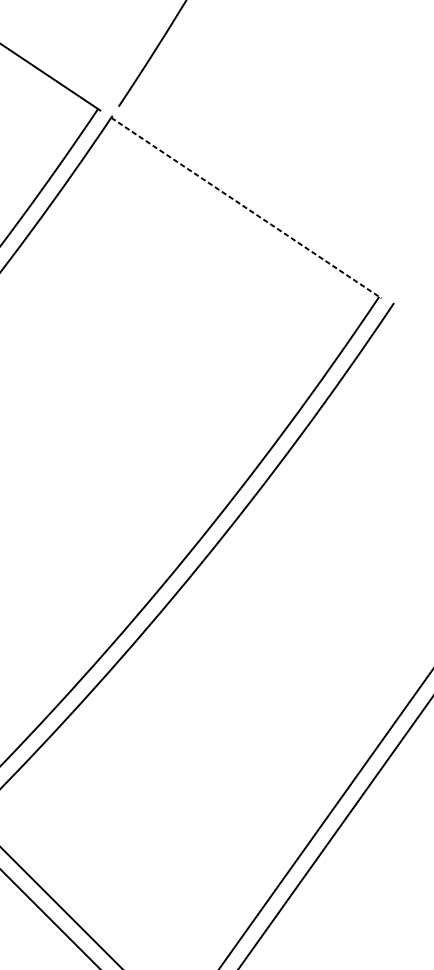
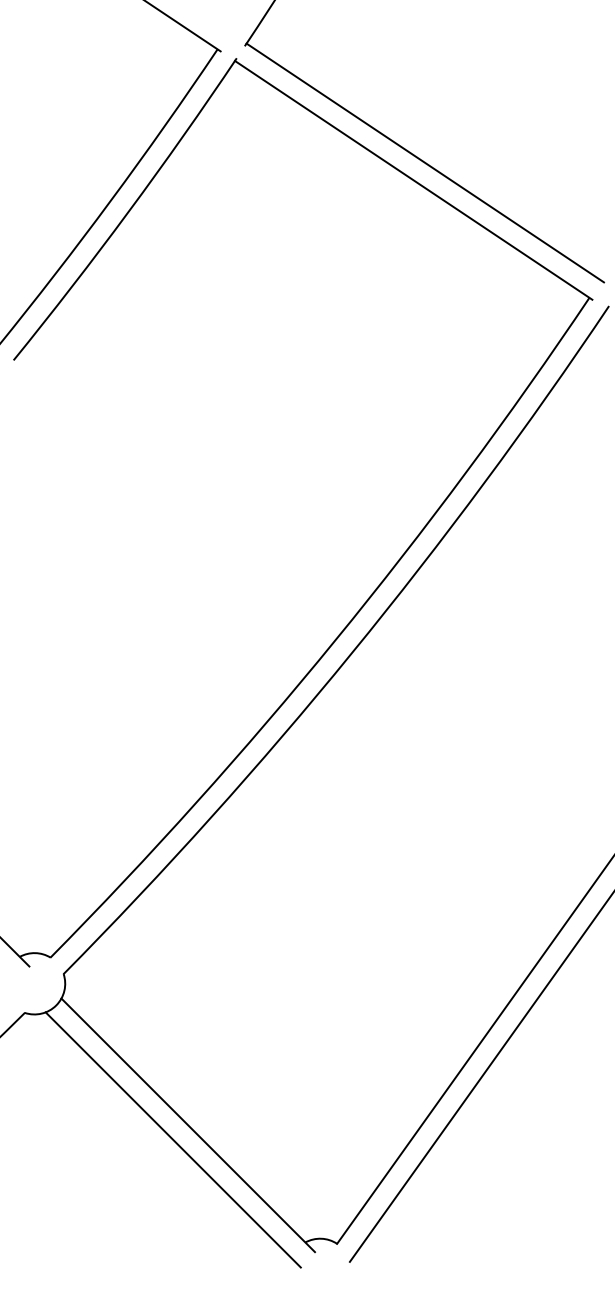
line: (254, 194) -> (424, 162), added
line: (246, 208) -> (413, 180), dashed -> solid

